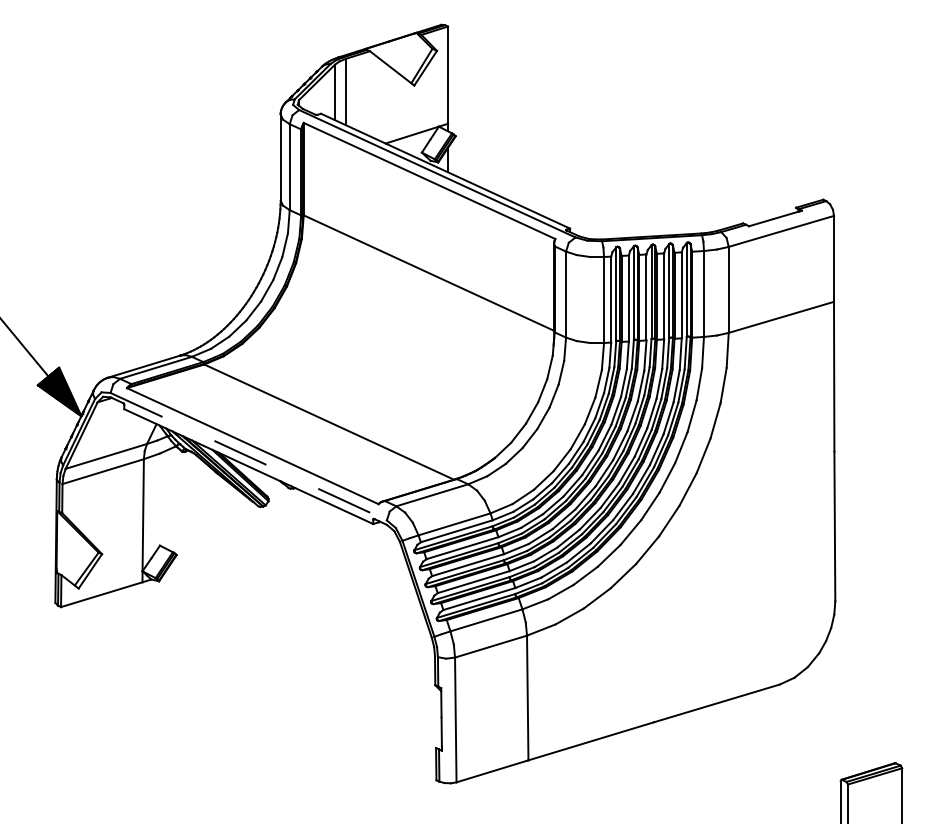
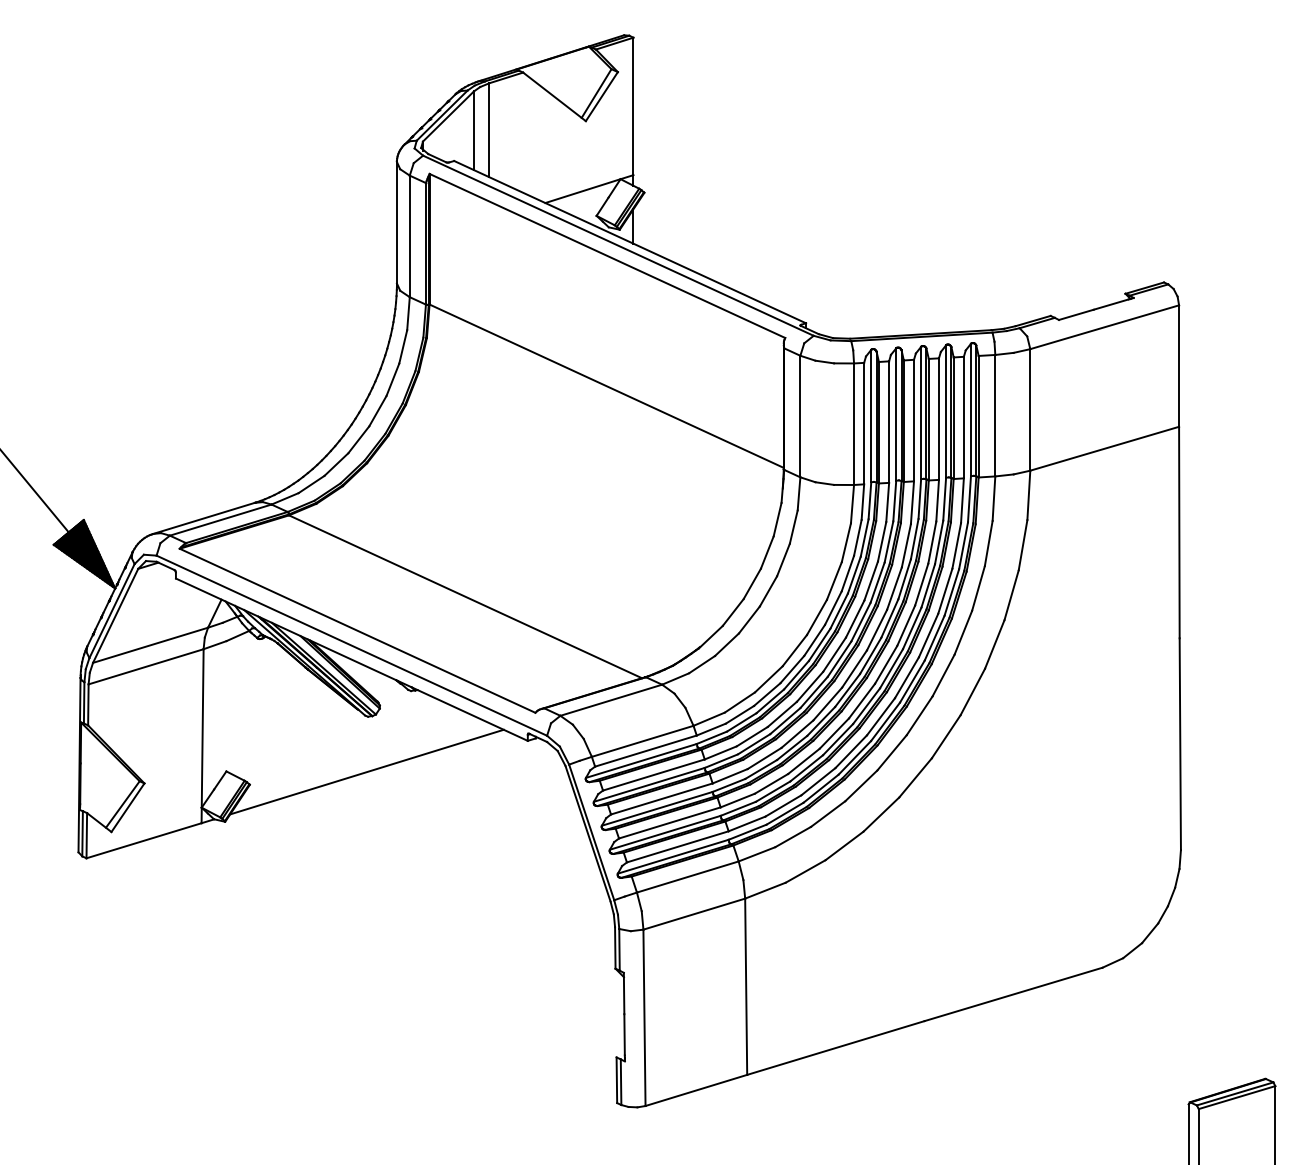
line: (249, 456) -> (352, 645), dashed -> solid
line: (259, 546) -> (367, 772), added

